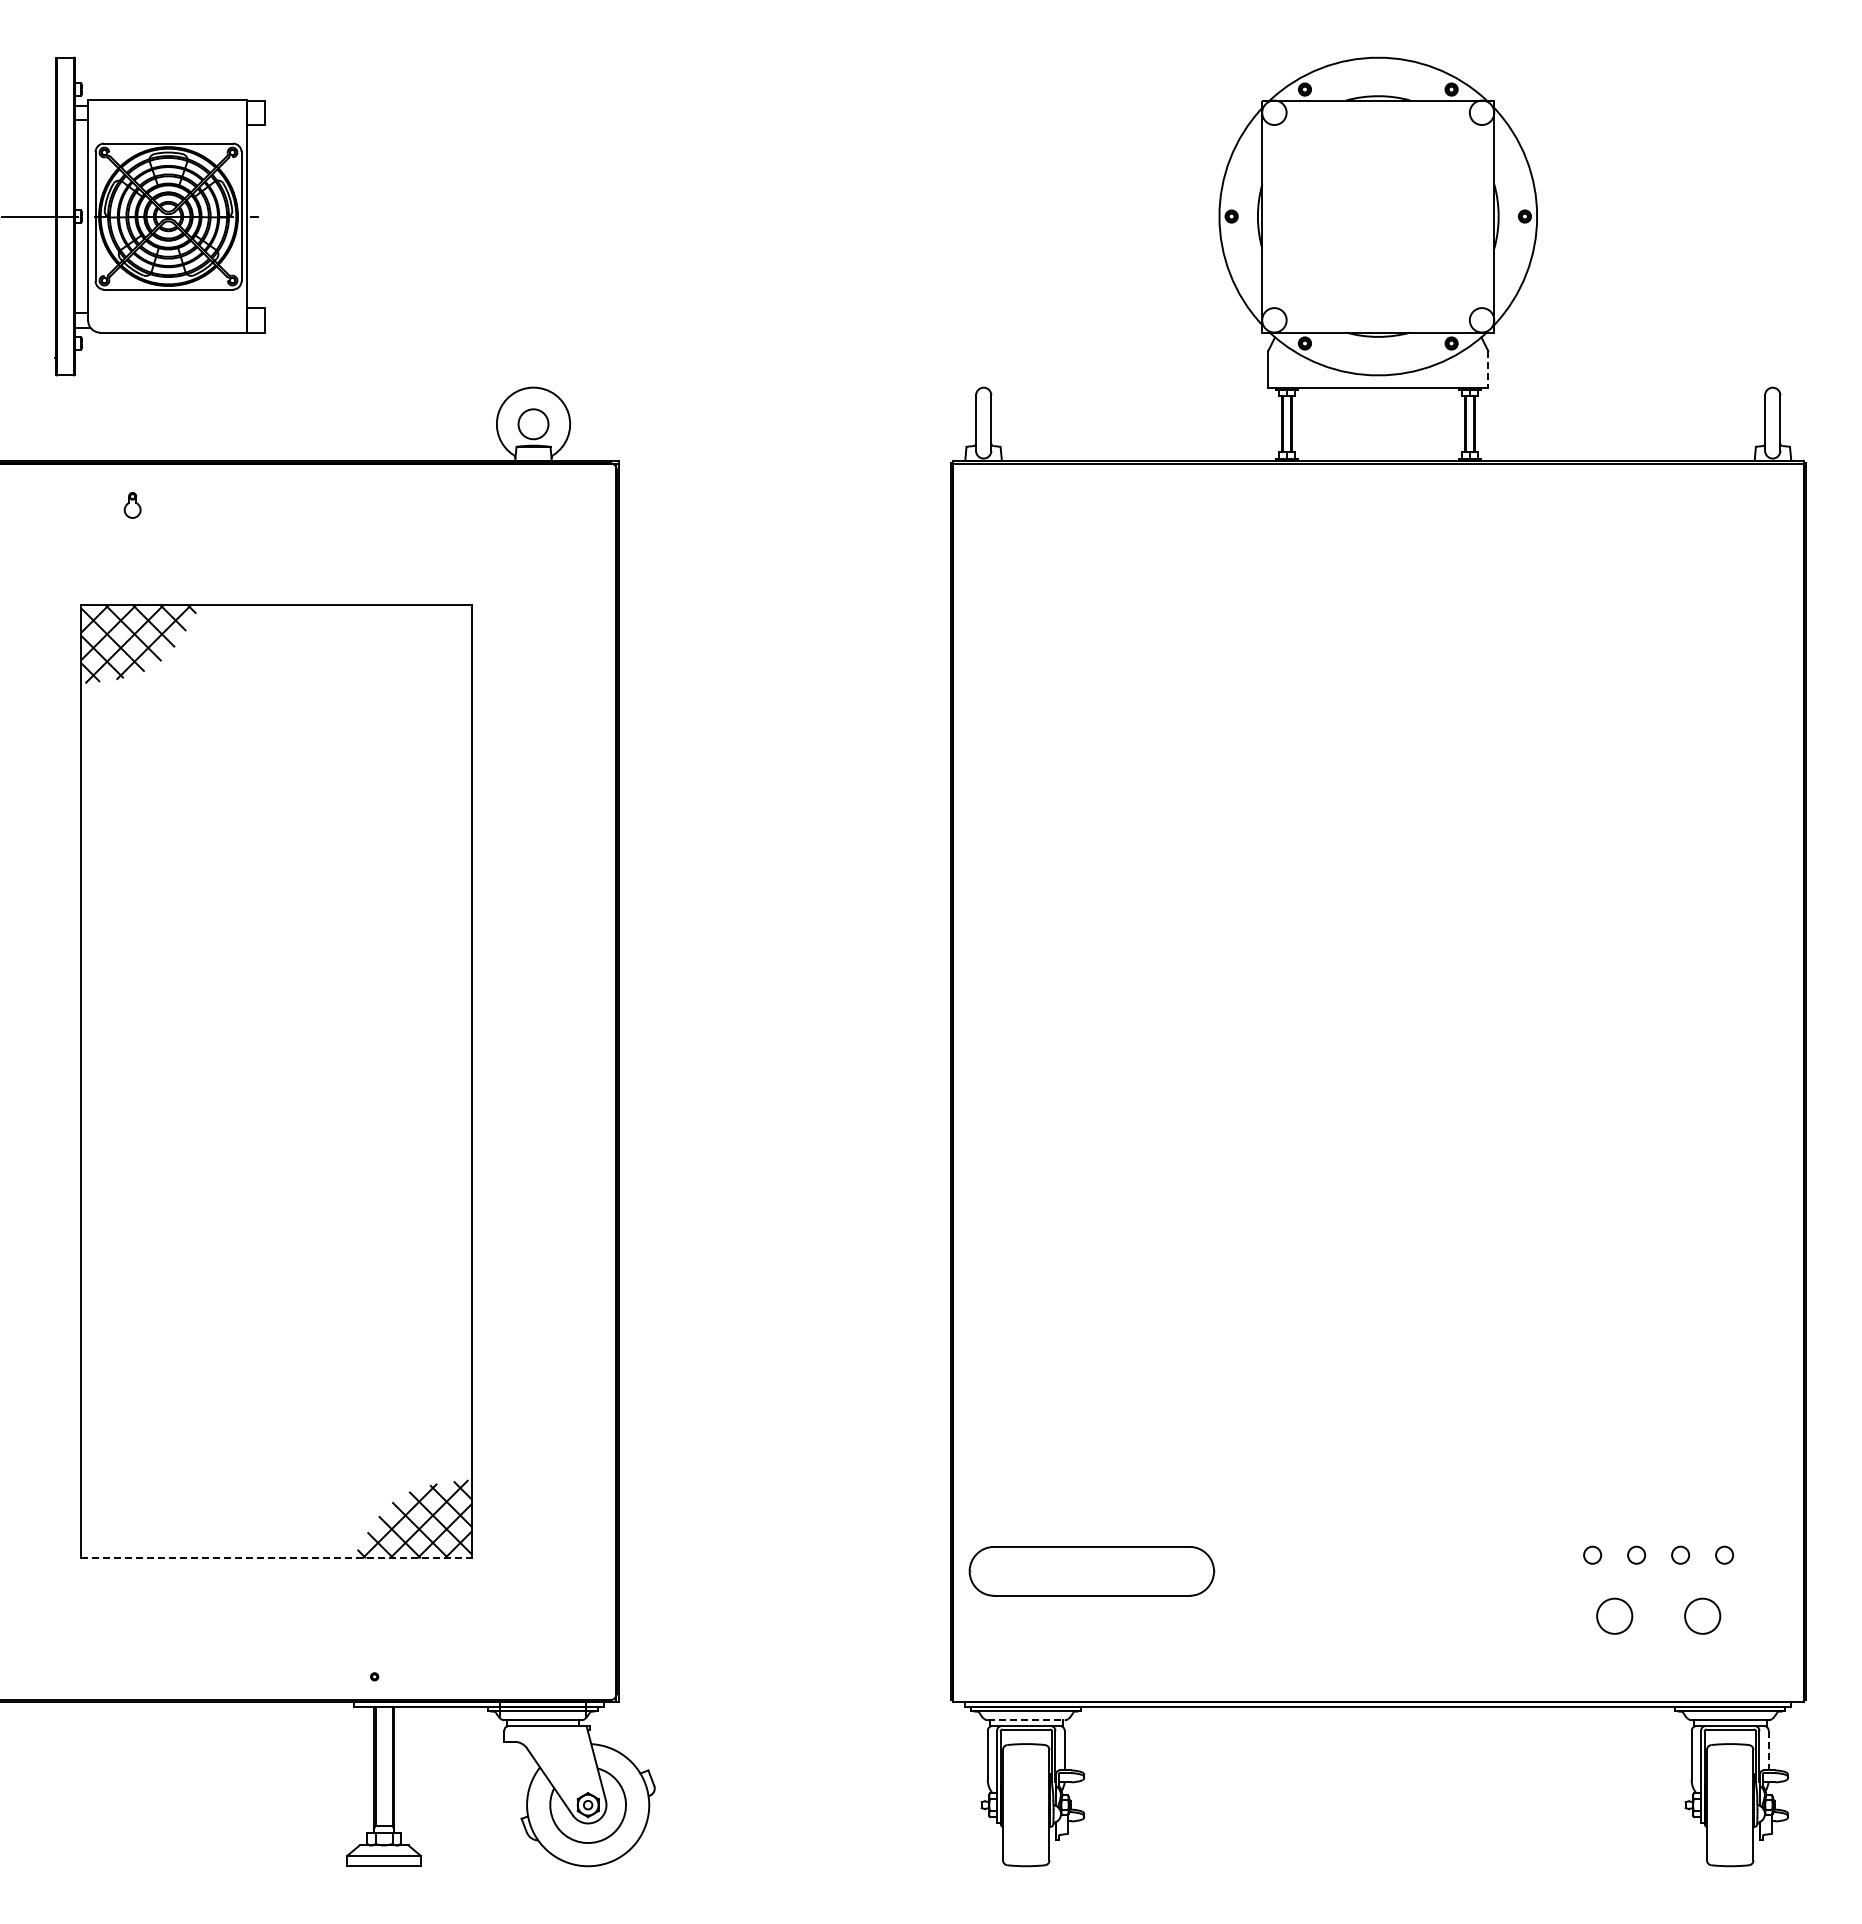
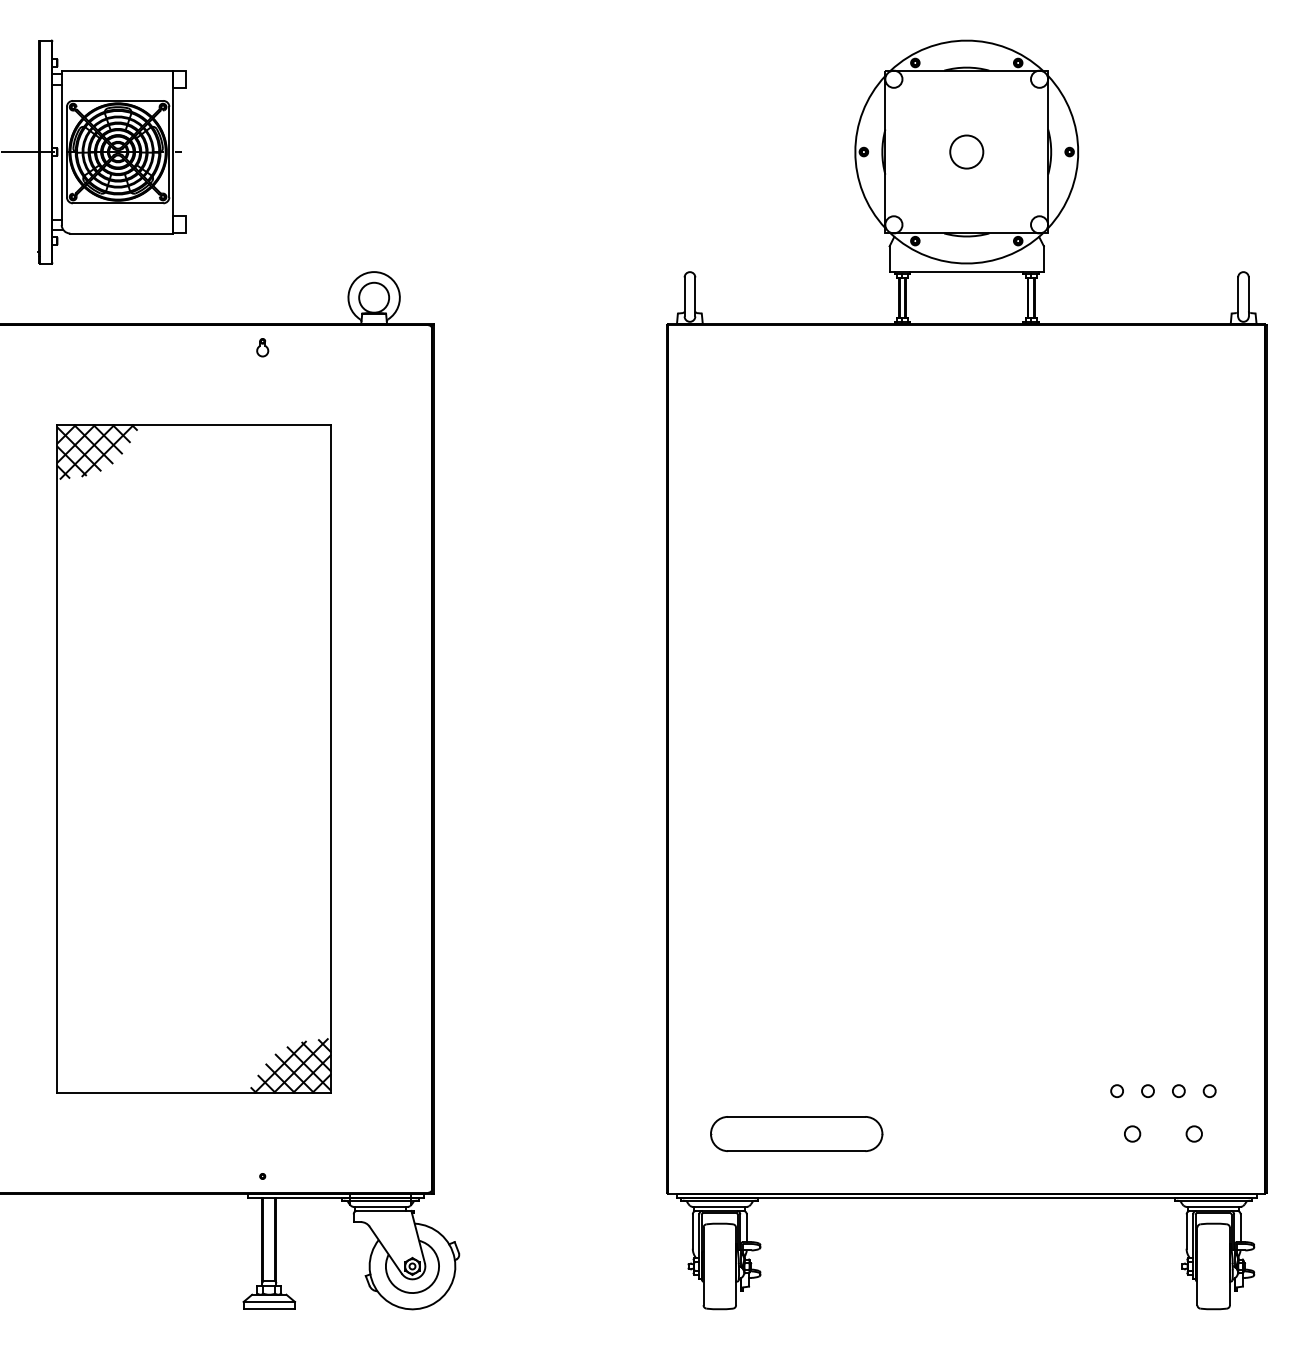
circle: (1377, 216) -> (966, 152), added
line: (1488, 369) -> (1044, 259), dashed -> solid
circle: (533, 423) -> (374, 297), size x1.43
part: (132, 505) -> (262, 347), moved
line: (276, 1558) -> (193, 1093), dashed -> solid
part: (1091, 1571) -> (796, 1134), moved
circle: (1614, 1616) -> (1132, 1134), size x0.62
circle: (1702, 1616) -> (1194, 1134), size x0.62
line: (1026, 1720) -> (719, 1207), dashed -> solid
line: (1768, 1750) -> (1240, 1228), dashed -> solid

